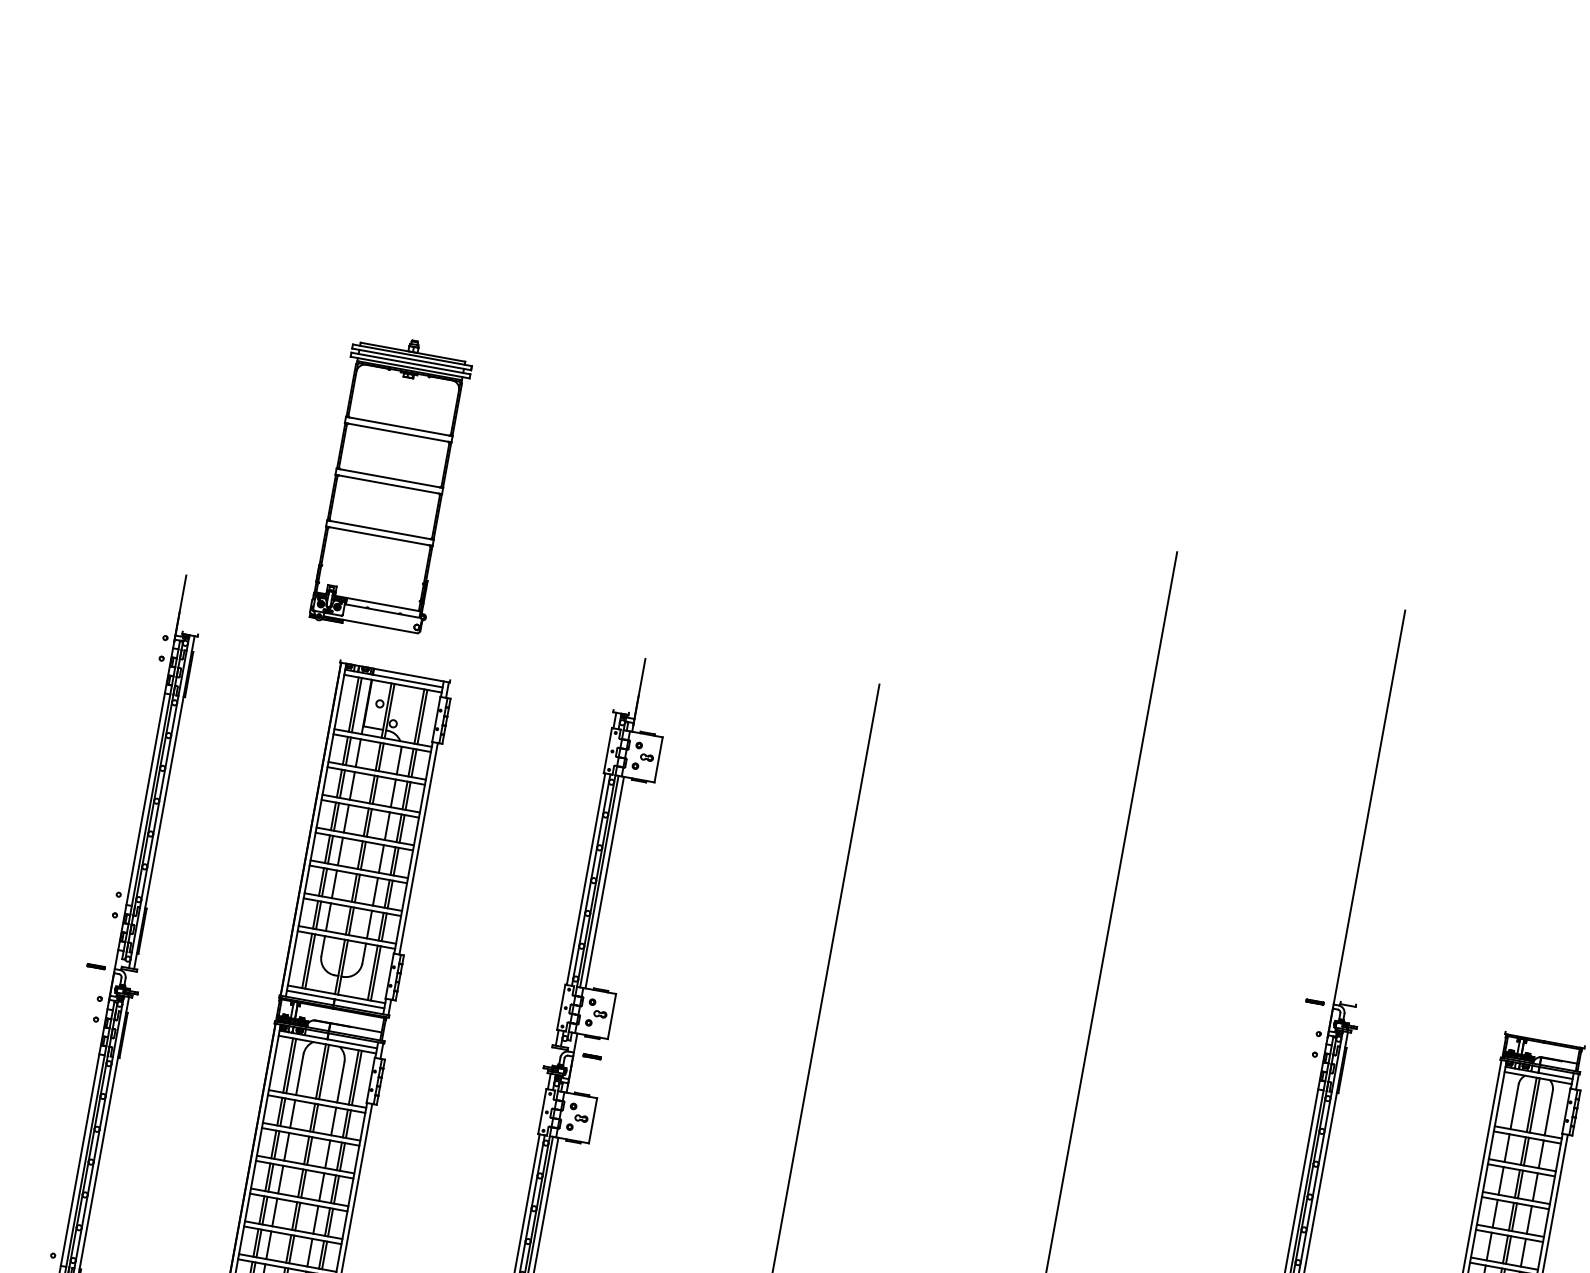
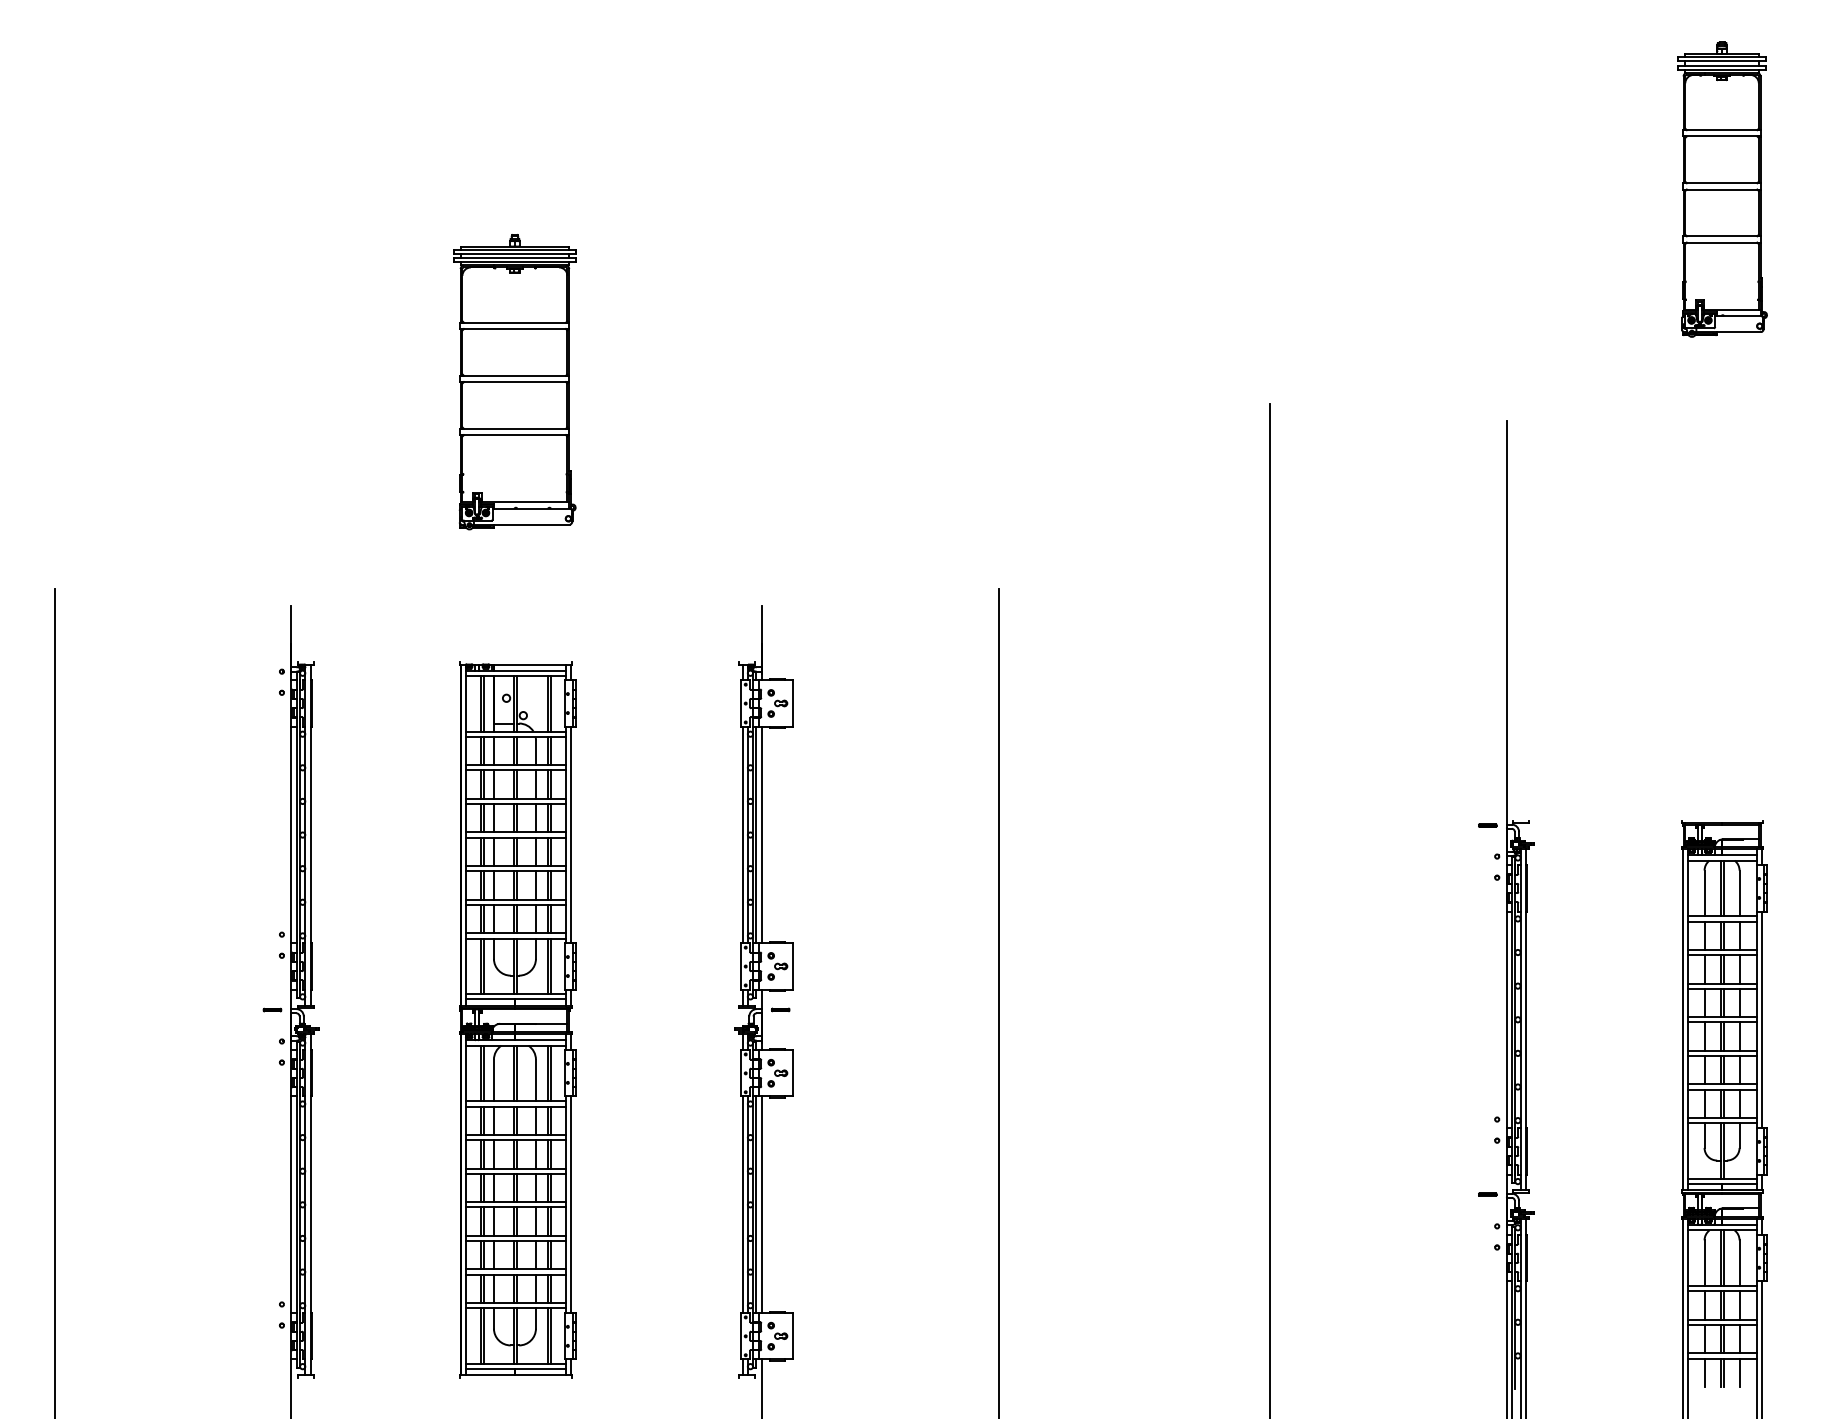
part: (388, 484) -> (514, 382), moved

